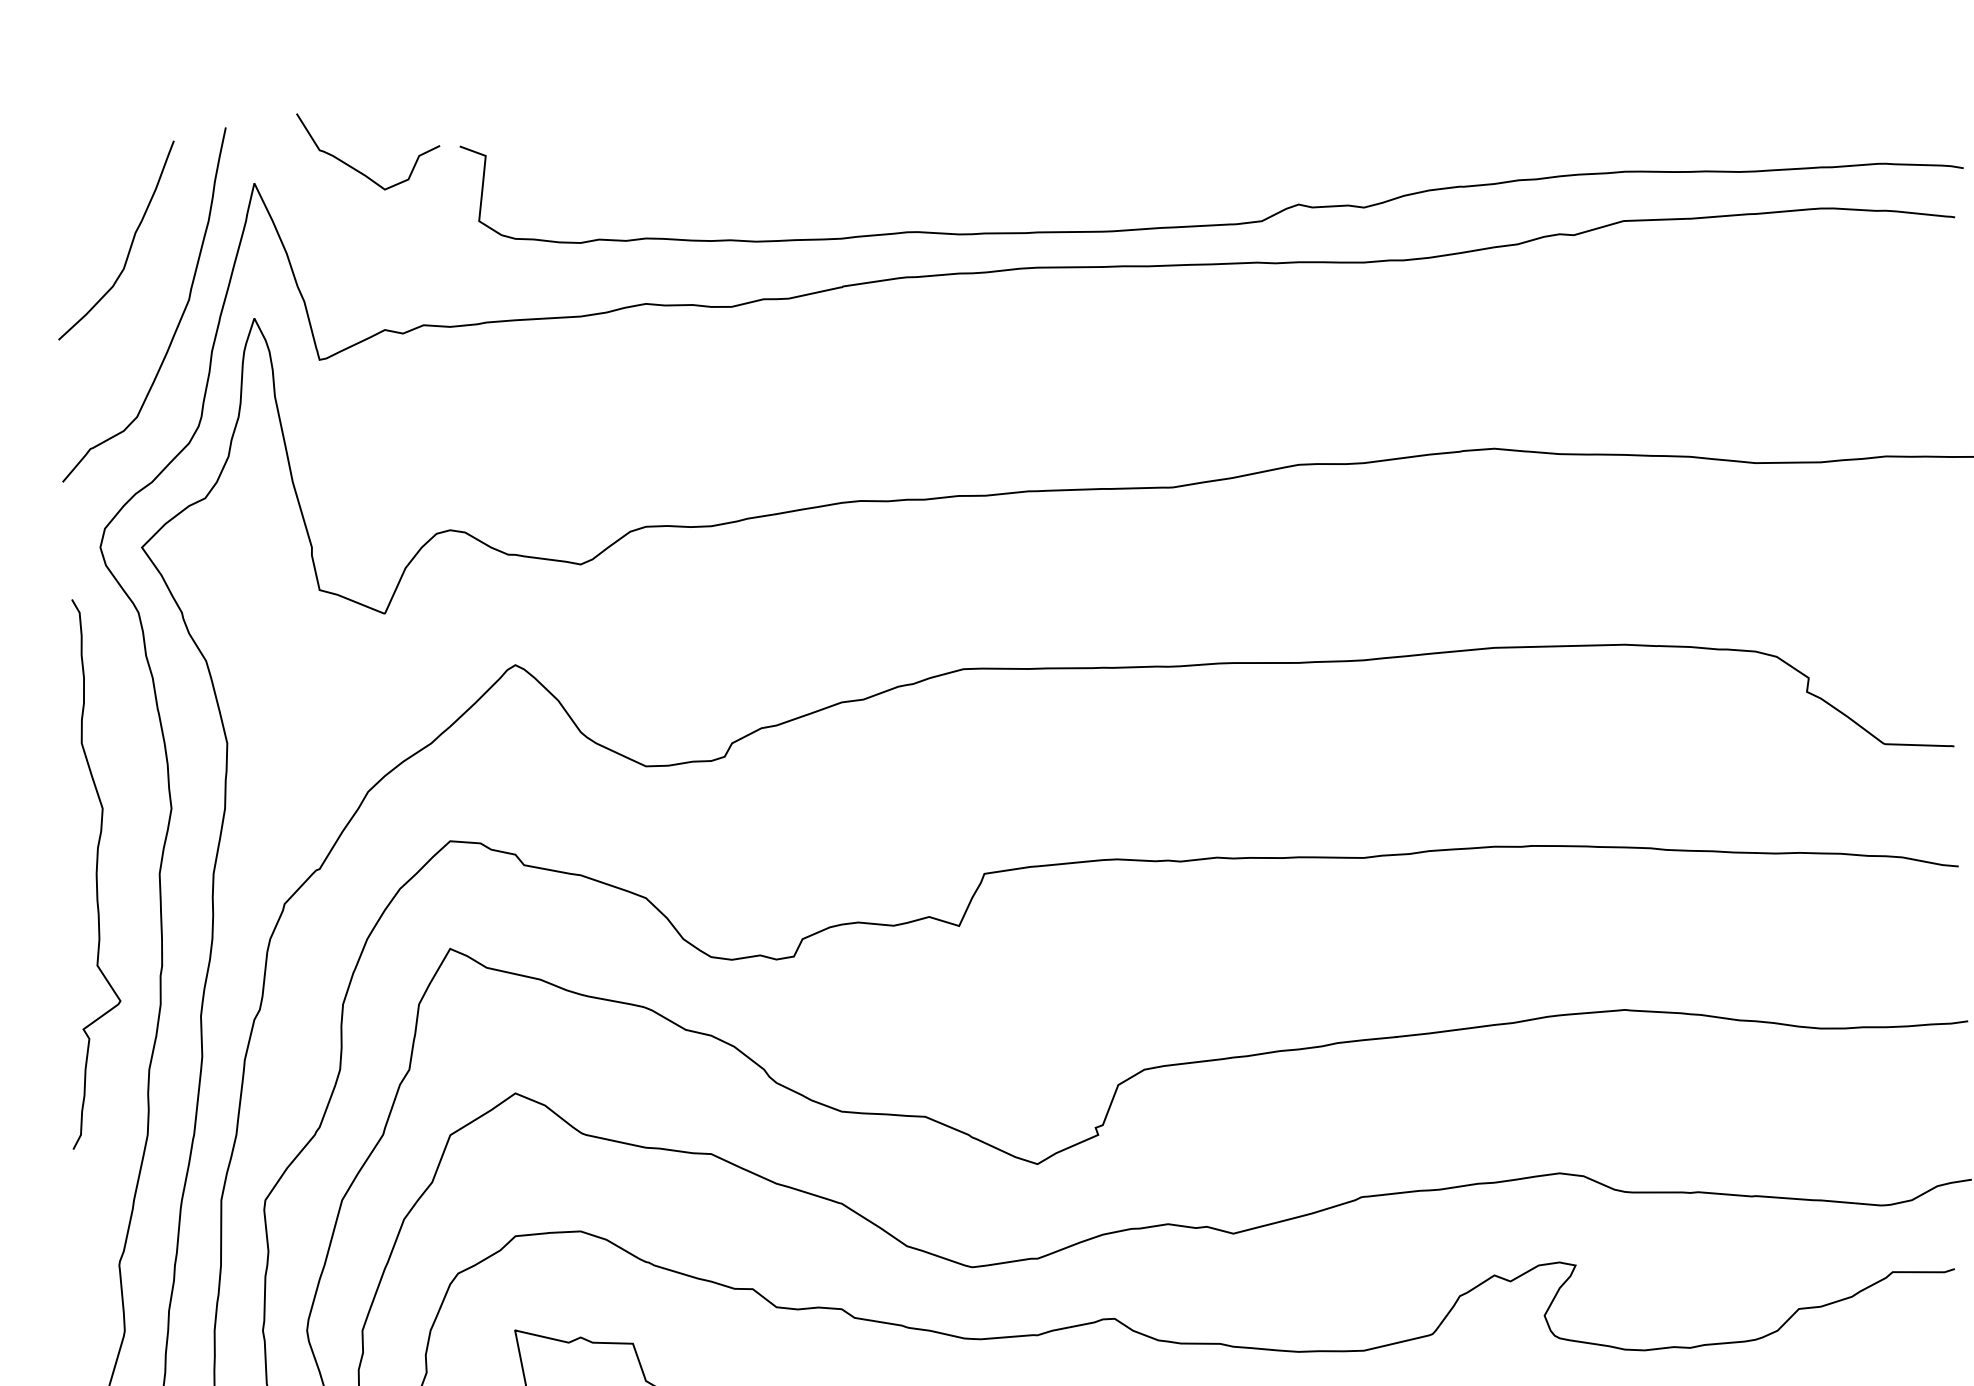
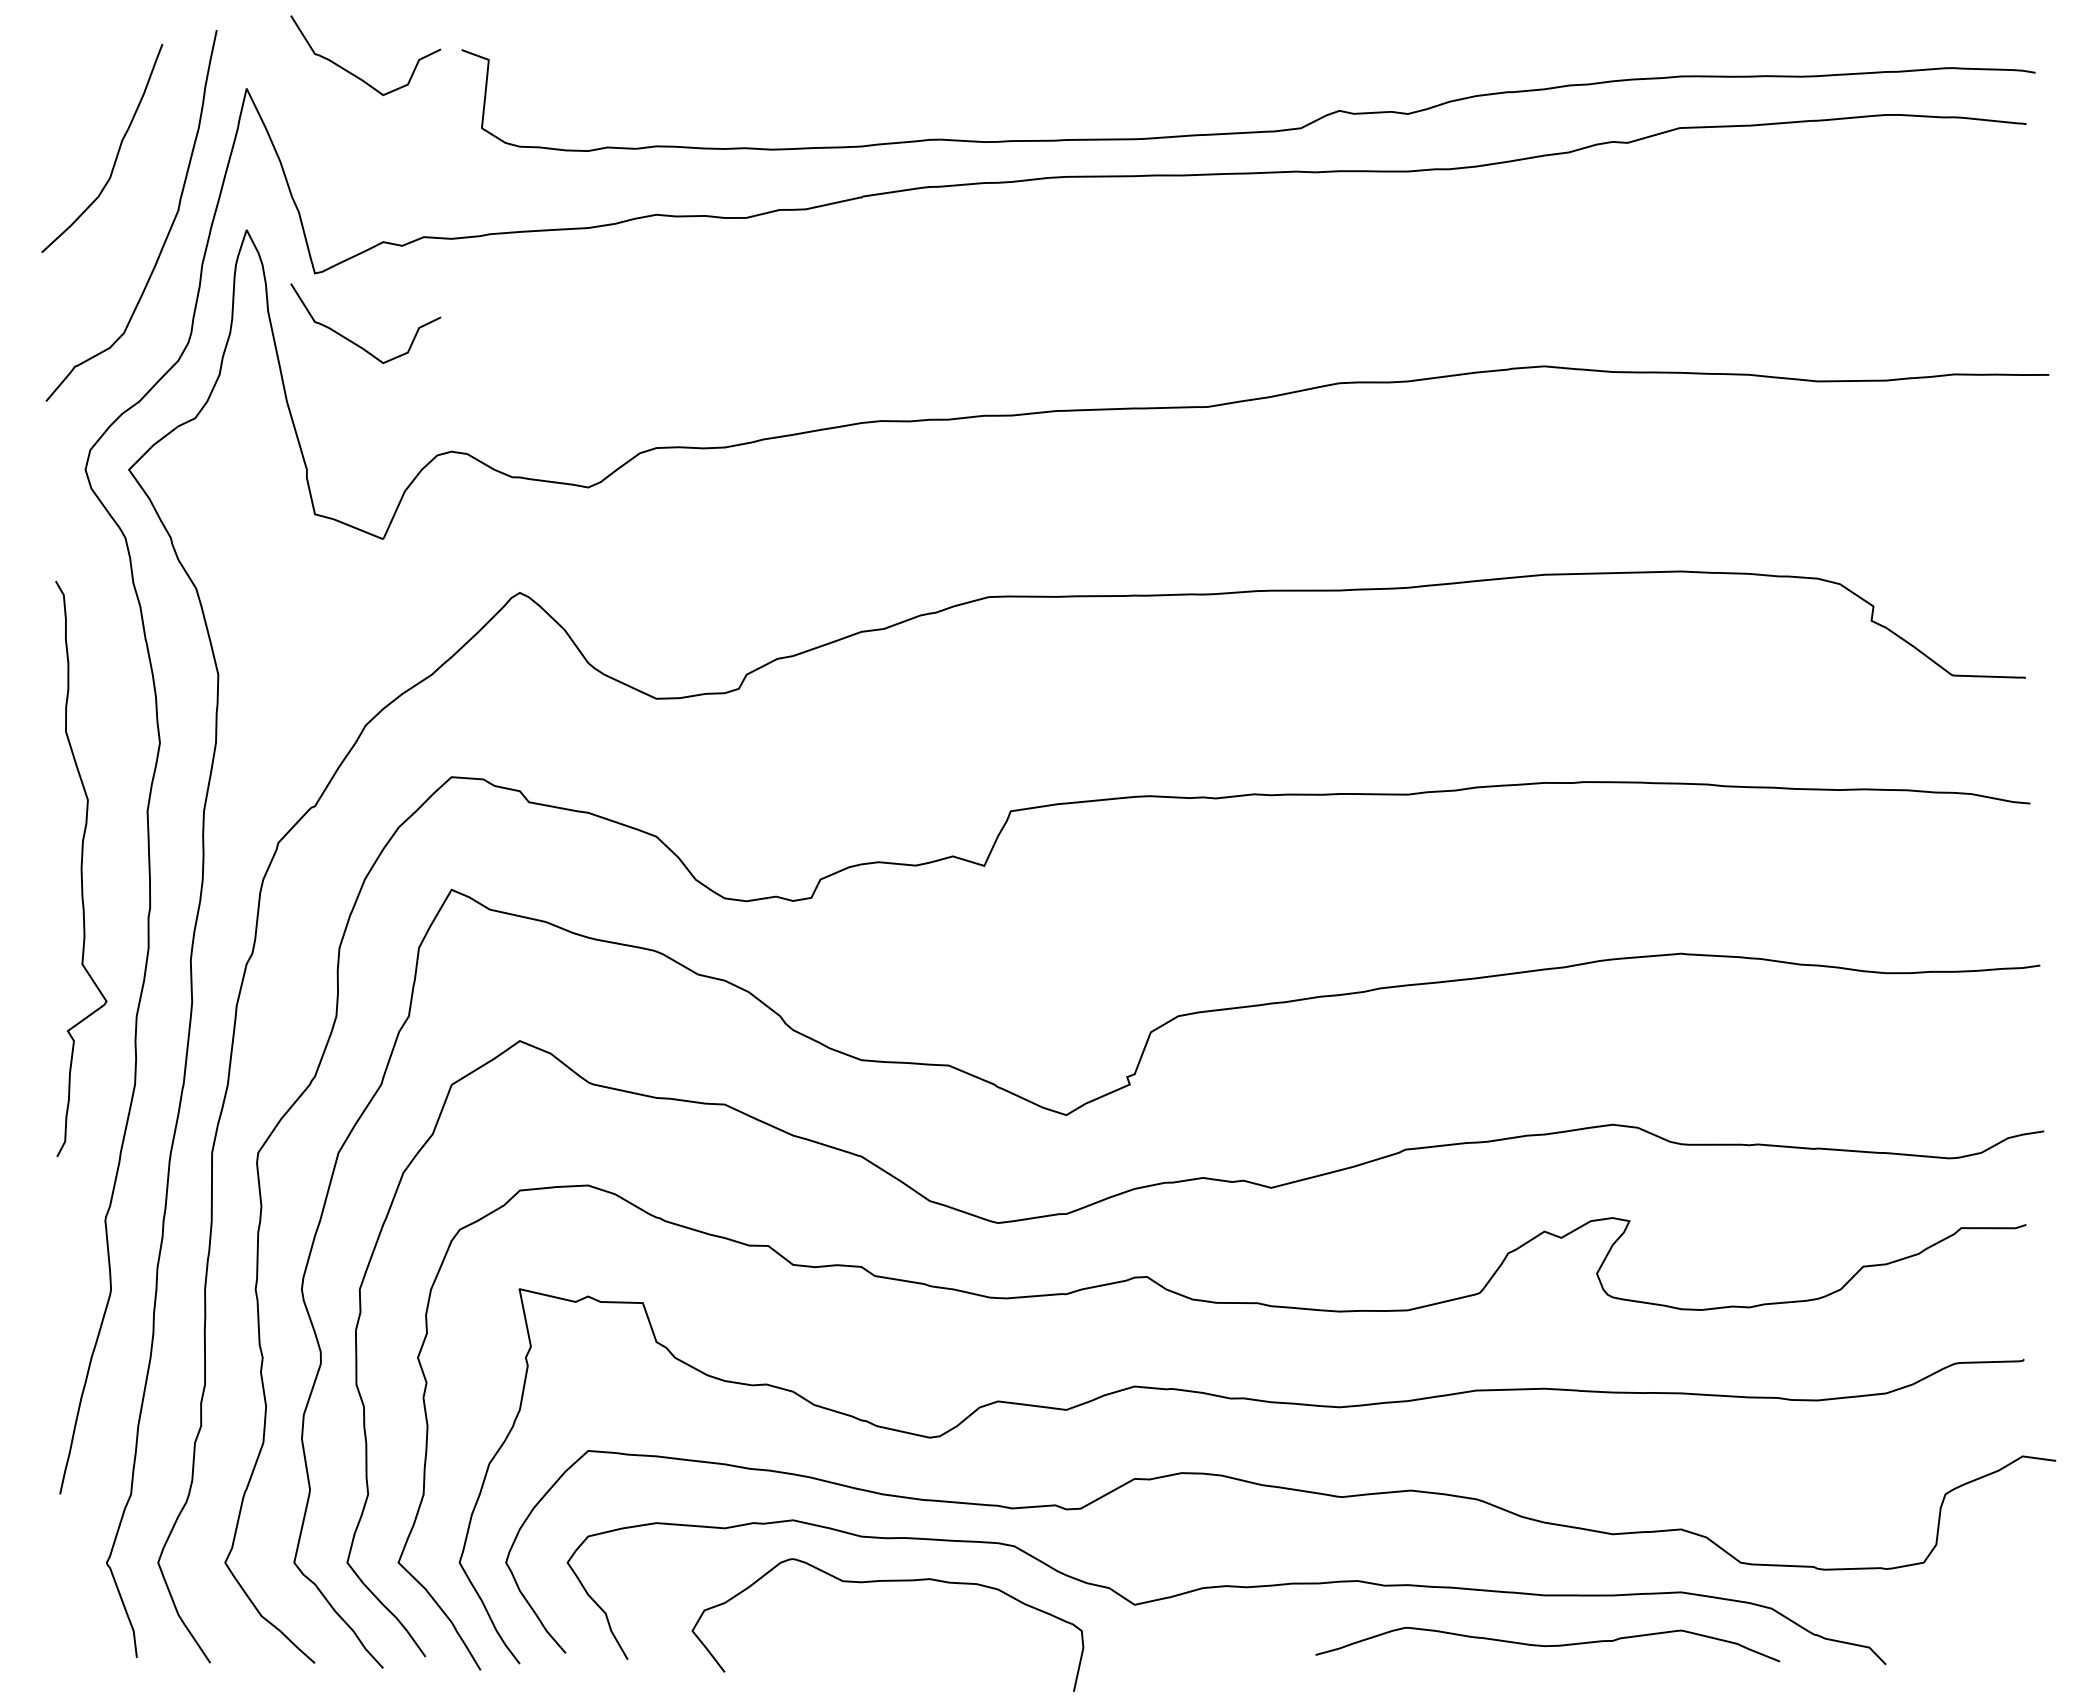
curve: (356, 424) -> (353, 341), added
curve: (96, 874) -> (81, 868), moved

